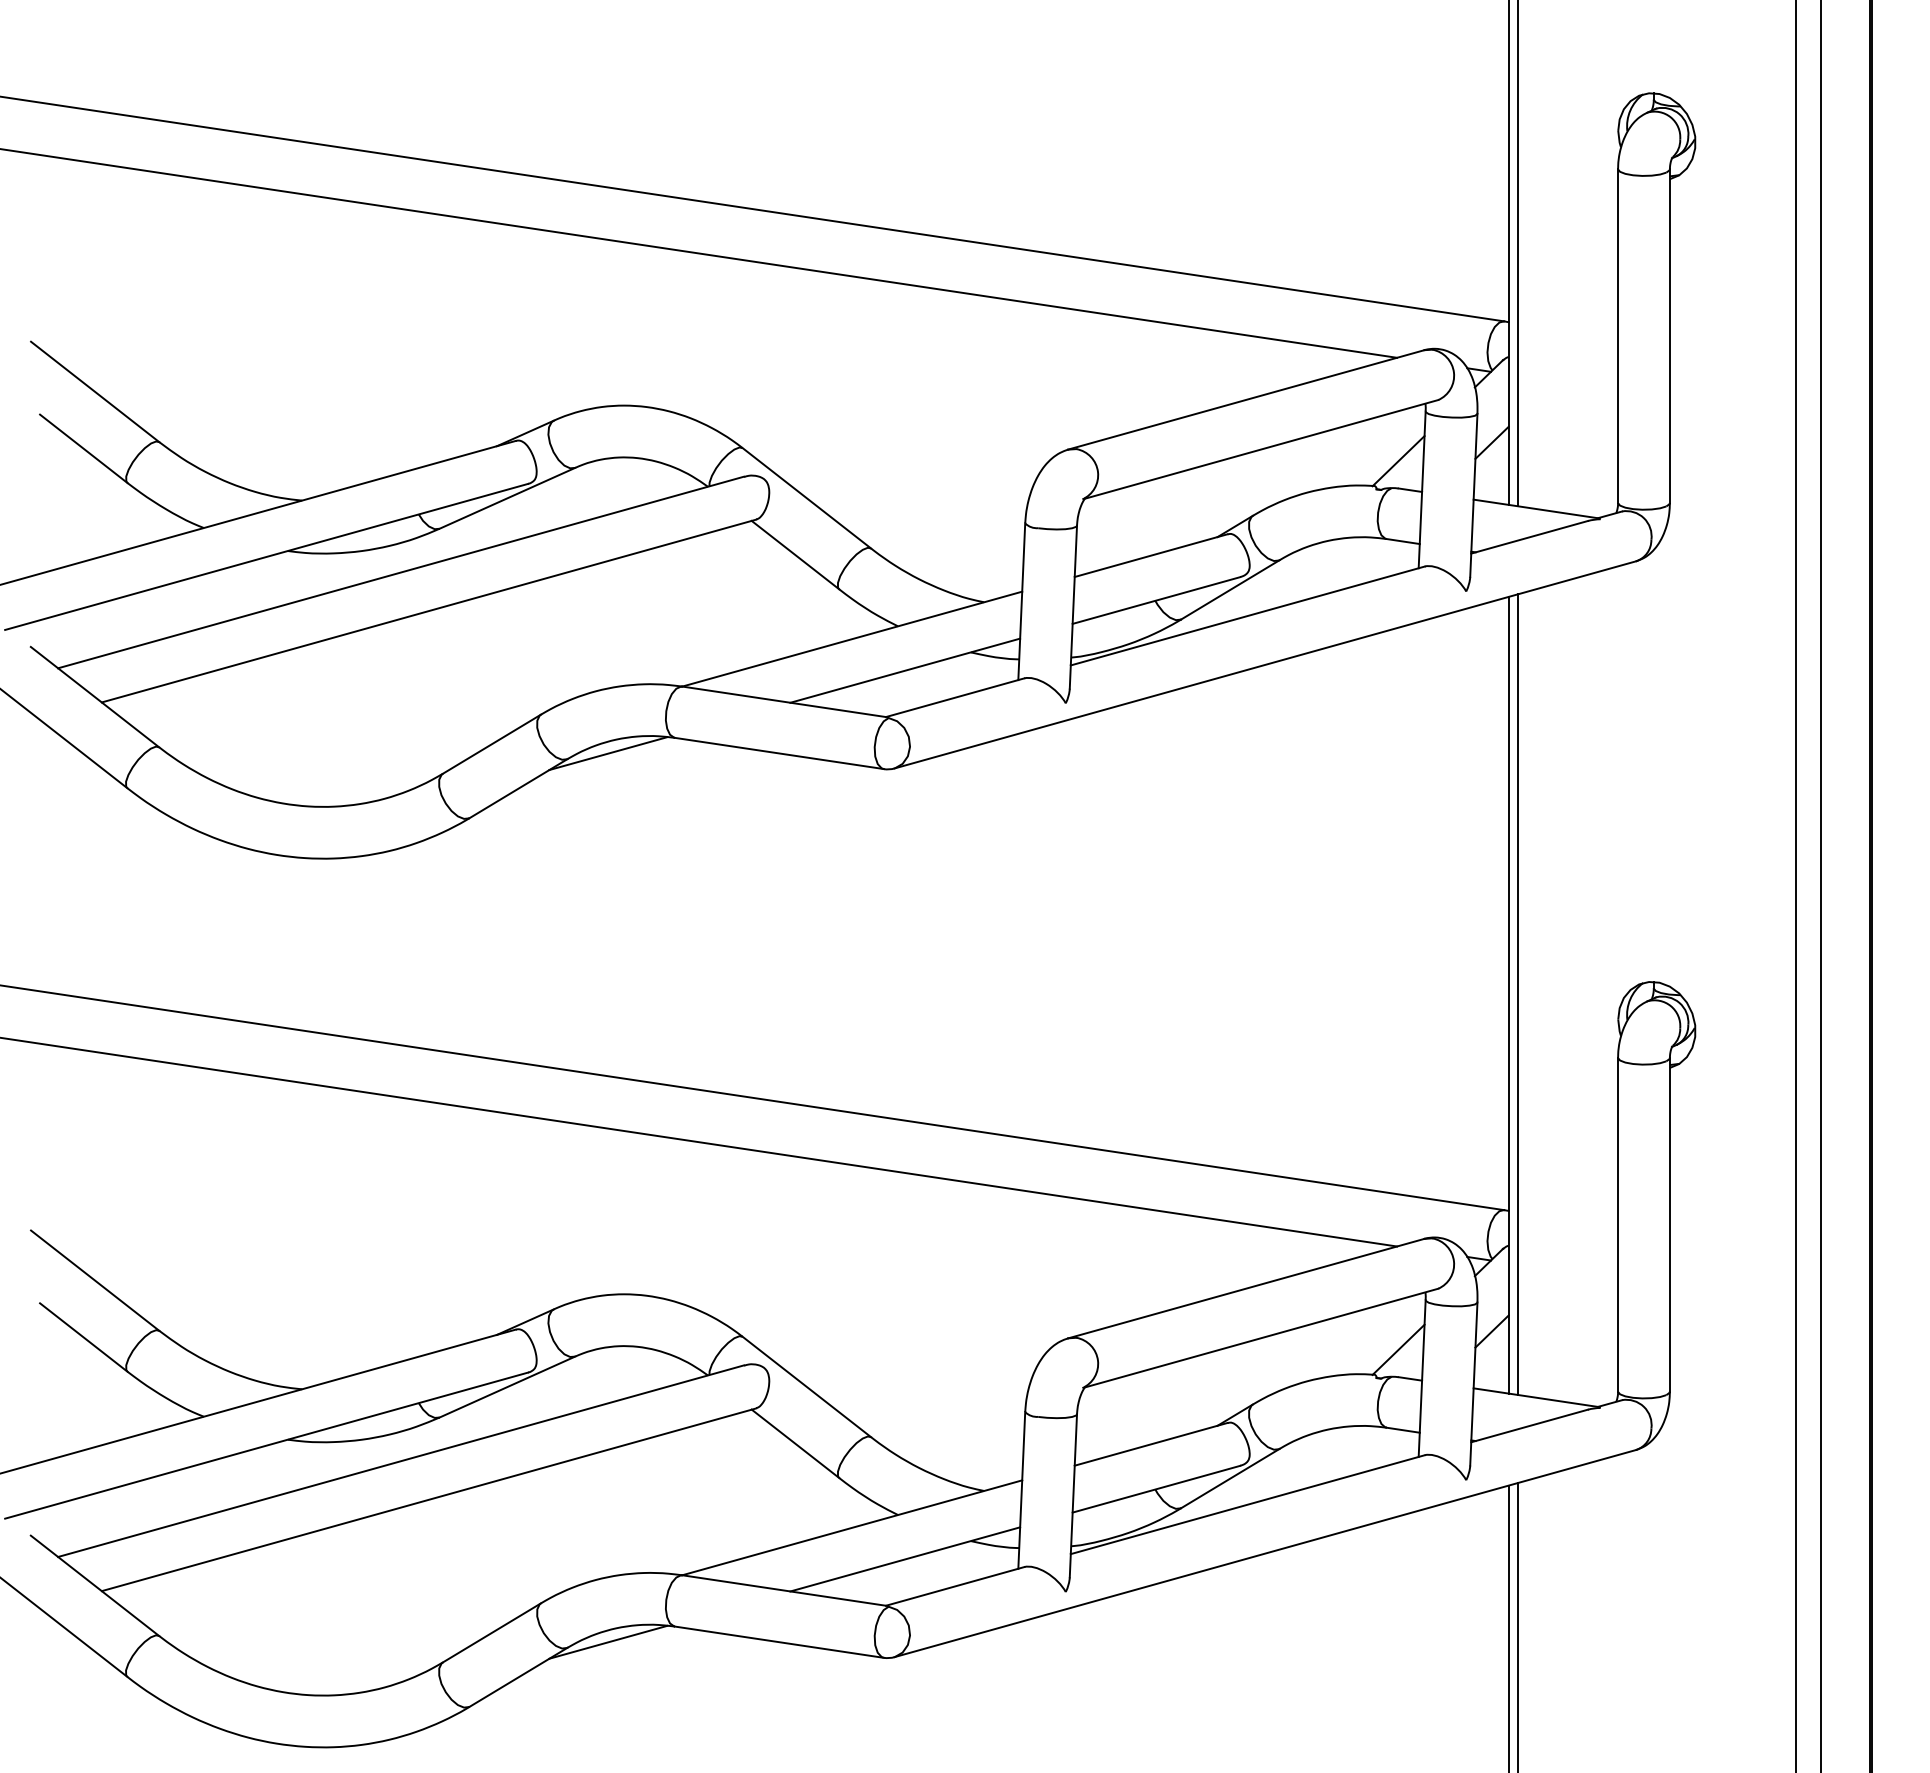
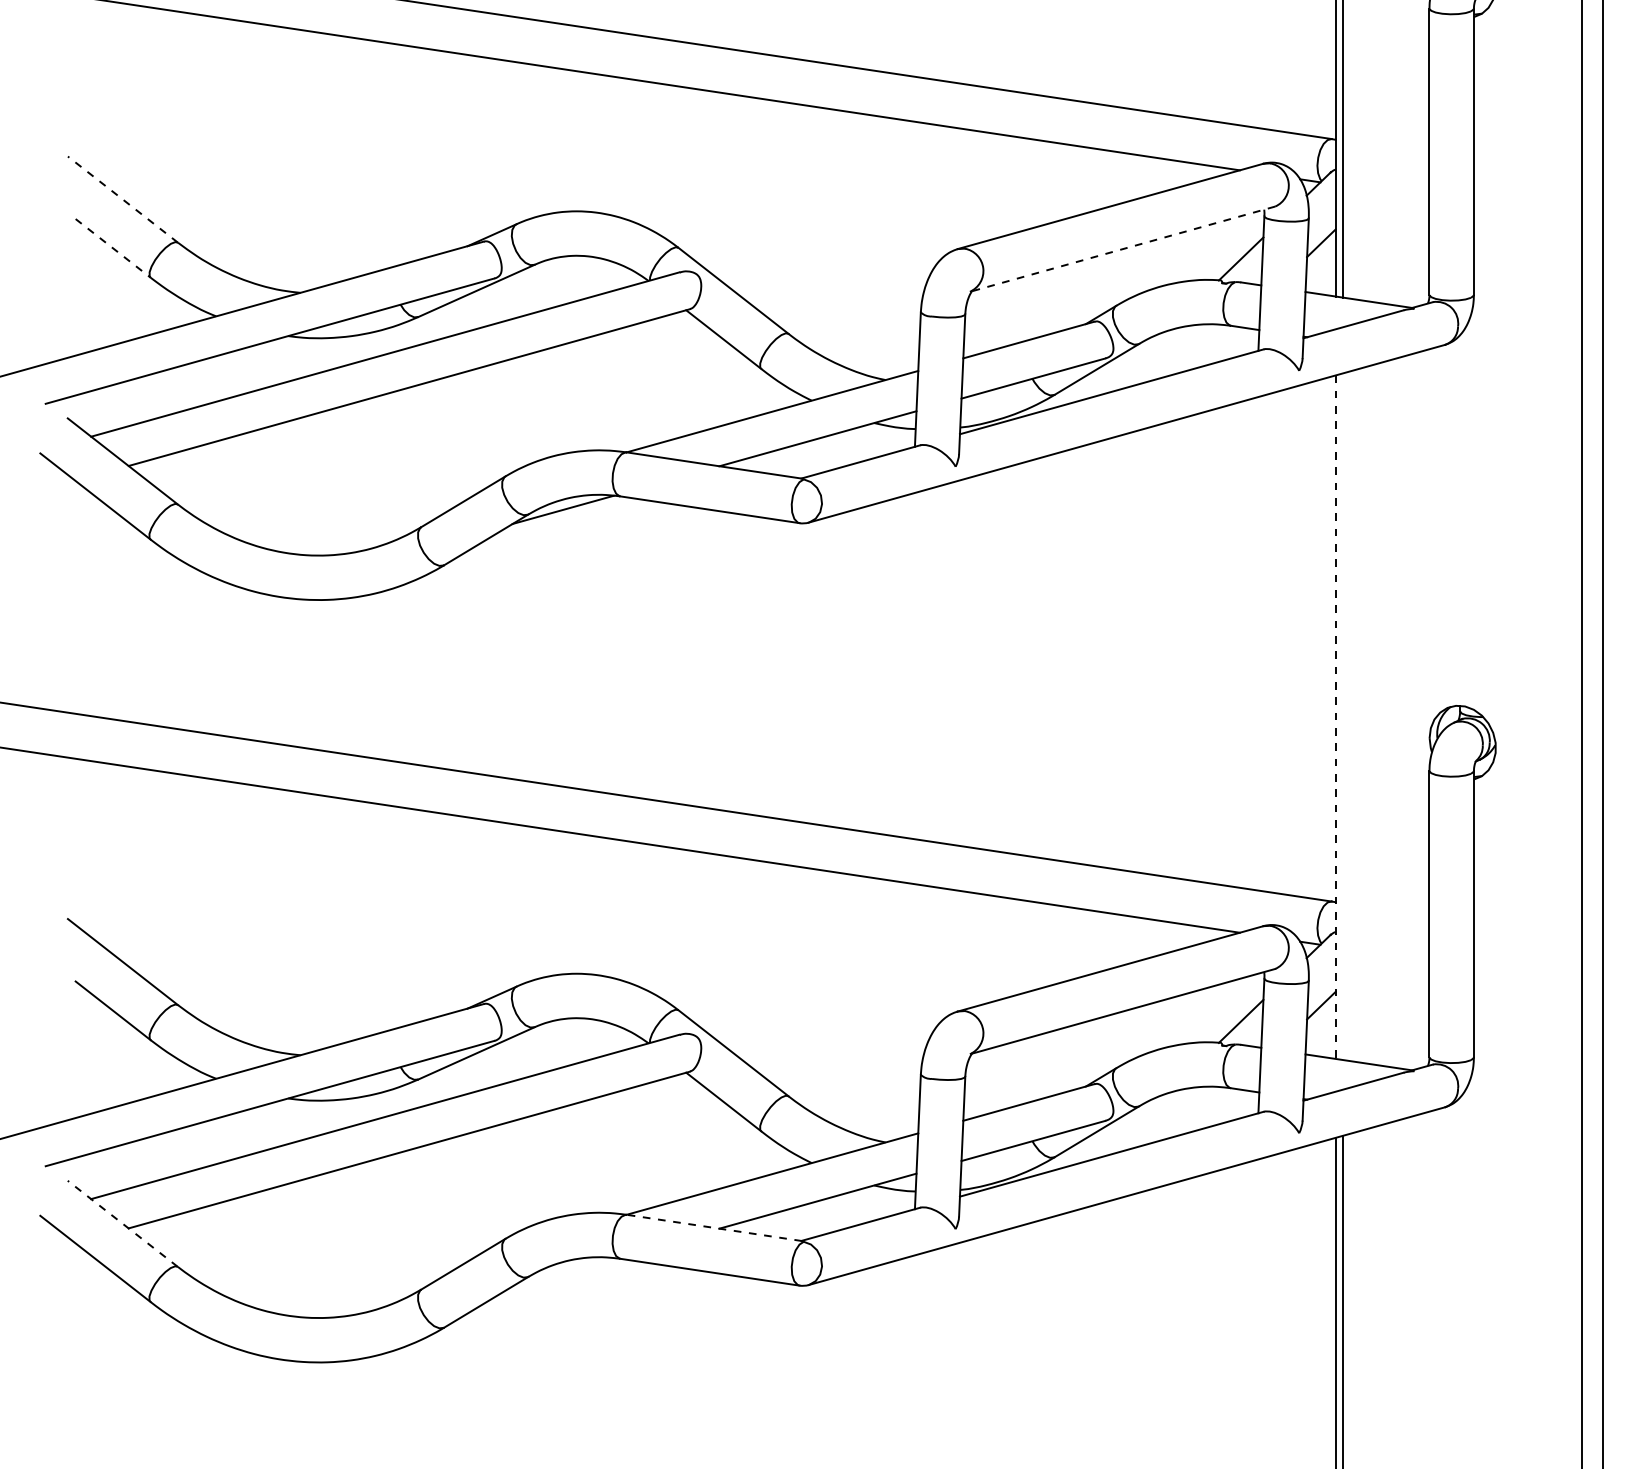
line: (94, 391) -> (122, 199), solid -> dashed
line: (84, 449) -> (113, 248), solid -> dashed
line: (1262, 449) -> (1124, 248), solid -> dashed
line: (1517, 994) -> (1343, 716), removed
line: (1508, 995) -> (1335, 717), solid -> dashed
line: (94, 1585) -> (122, 1223), solid -> dashed
line: (784, 1590) -> (714, 1227), solid -> dashed
line: (608, 1641) -> (563, 1271), removed

